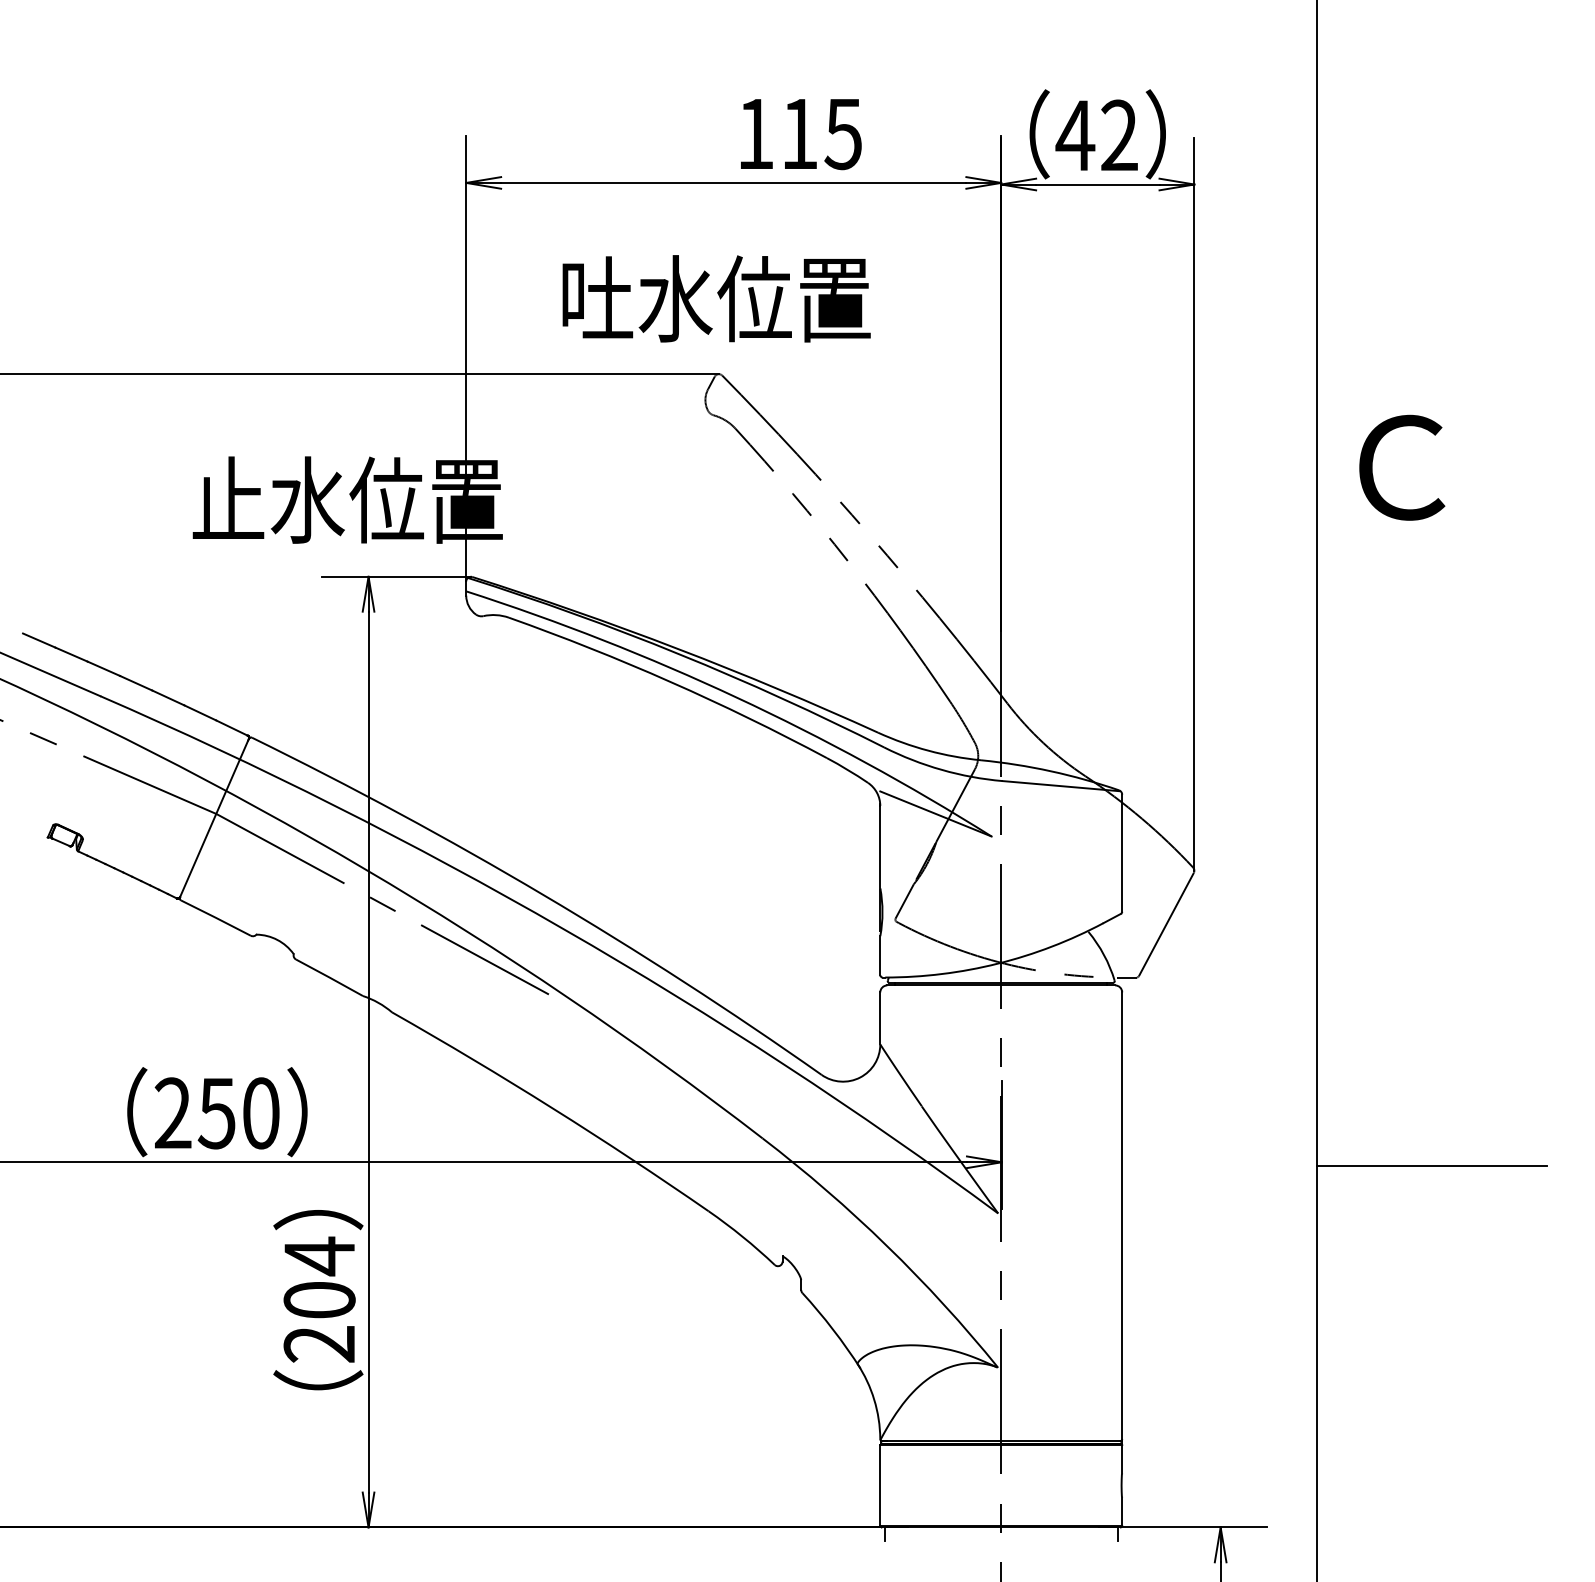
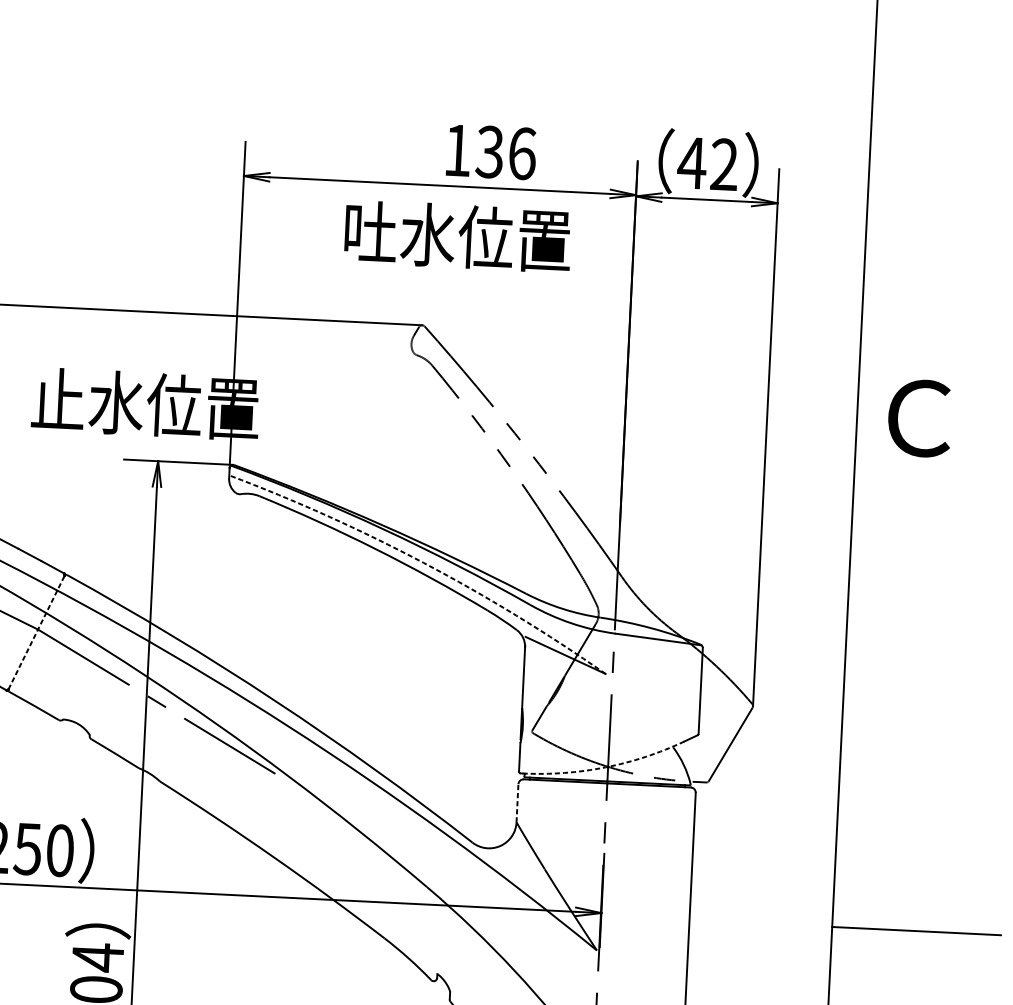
text: (821, 134) -> (506, 153), 115 -> 136
text: (716, 298) -> (457, 236), moved
arc: (736, 697) -> (423, 562), solid -> dashed
line: (214, 818) -> (36, 632), solid -> dashed
arc: (997, 963) -> (605, 767), solid -> dashed
line: (880, 1017) -> (517, 802), solid -> dashed

